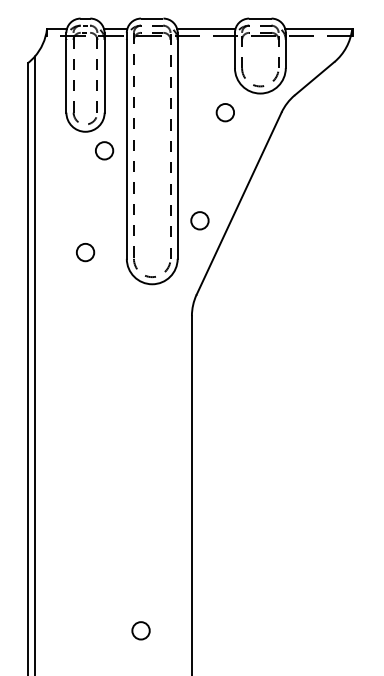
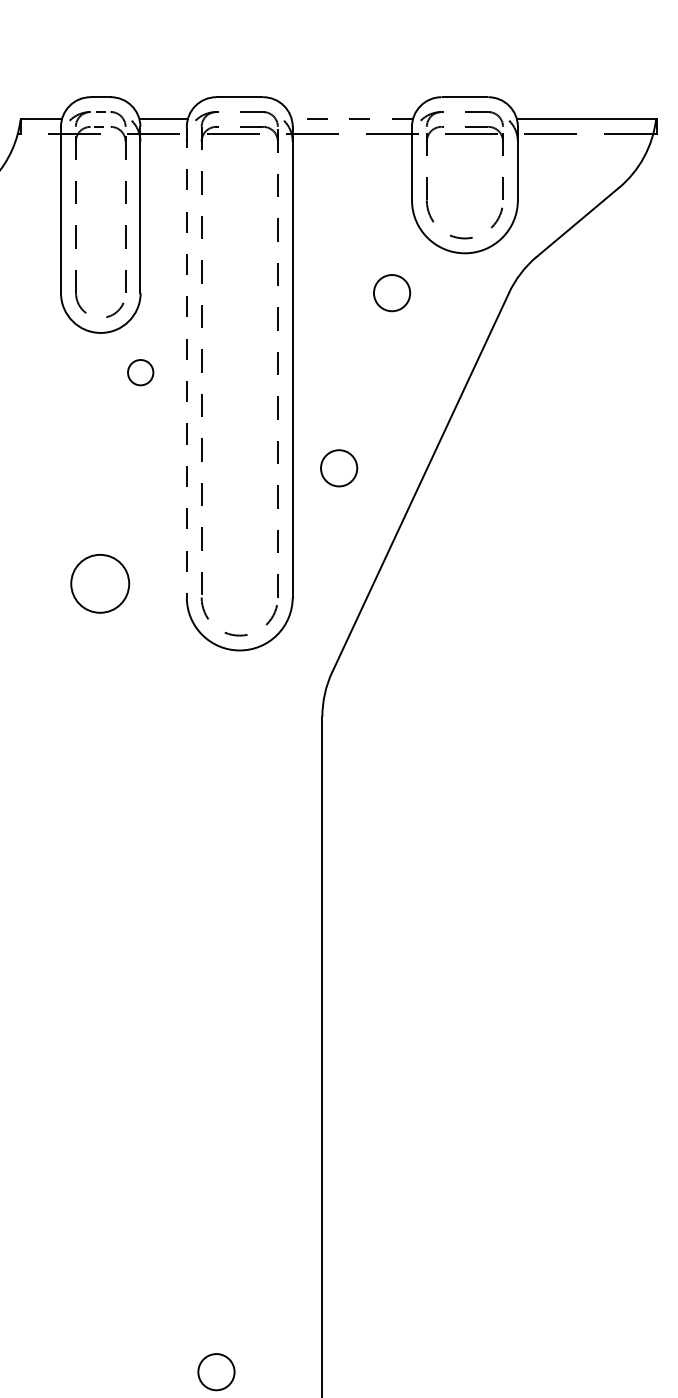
line: (205, 29) -> (350, 119), solid -> dashed
line: (126, 146) -> (186, 363), solid -> dashed
circle: (104, 150) -> (140, 371), size x0.7
circle: (199, 220) -> (338, 467), moved
circle: (85, 252) -> (100, 584), size x1.6

